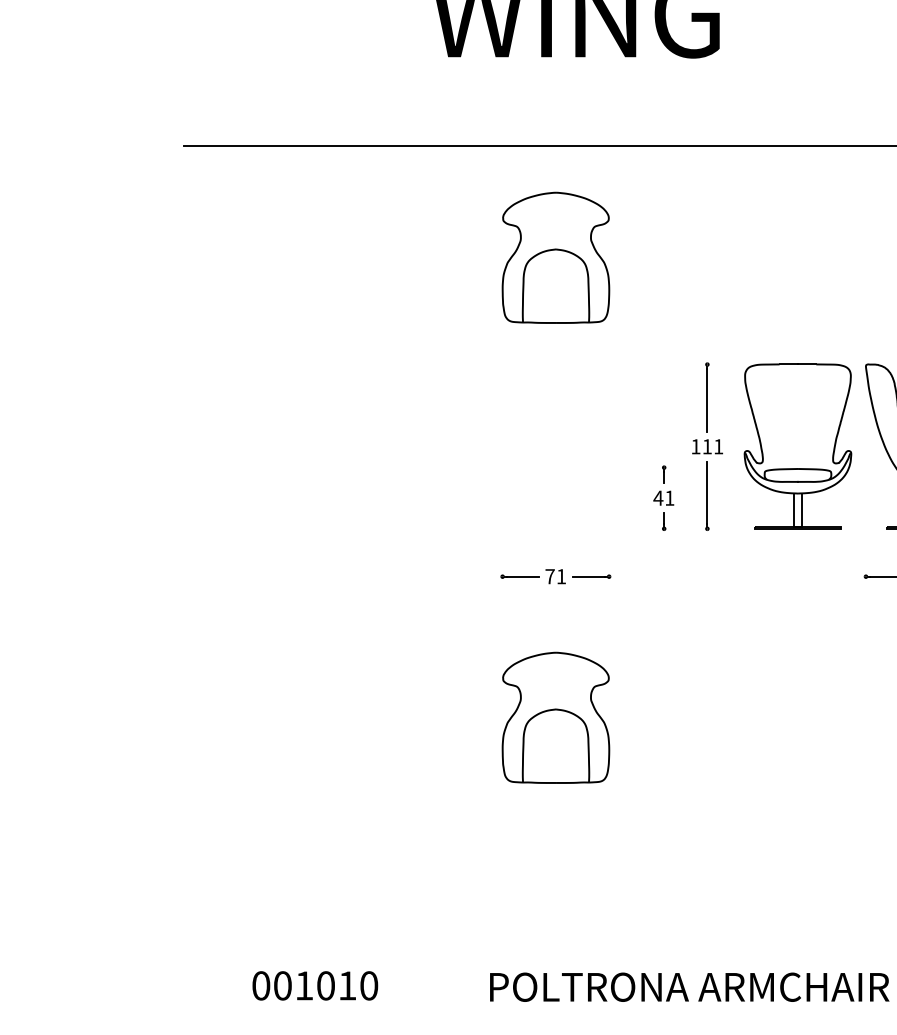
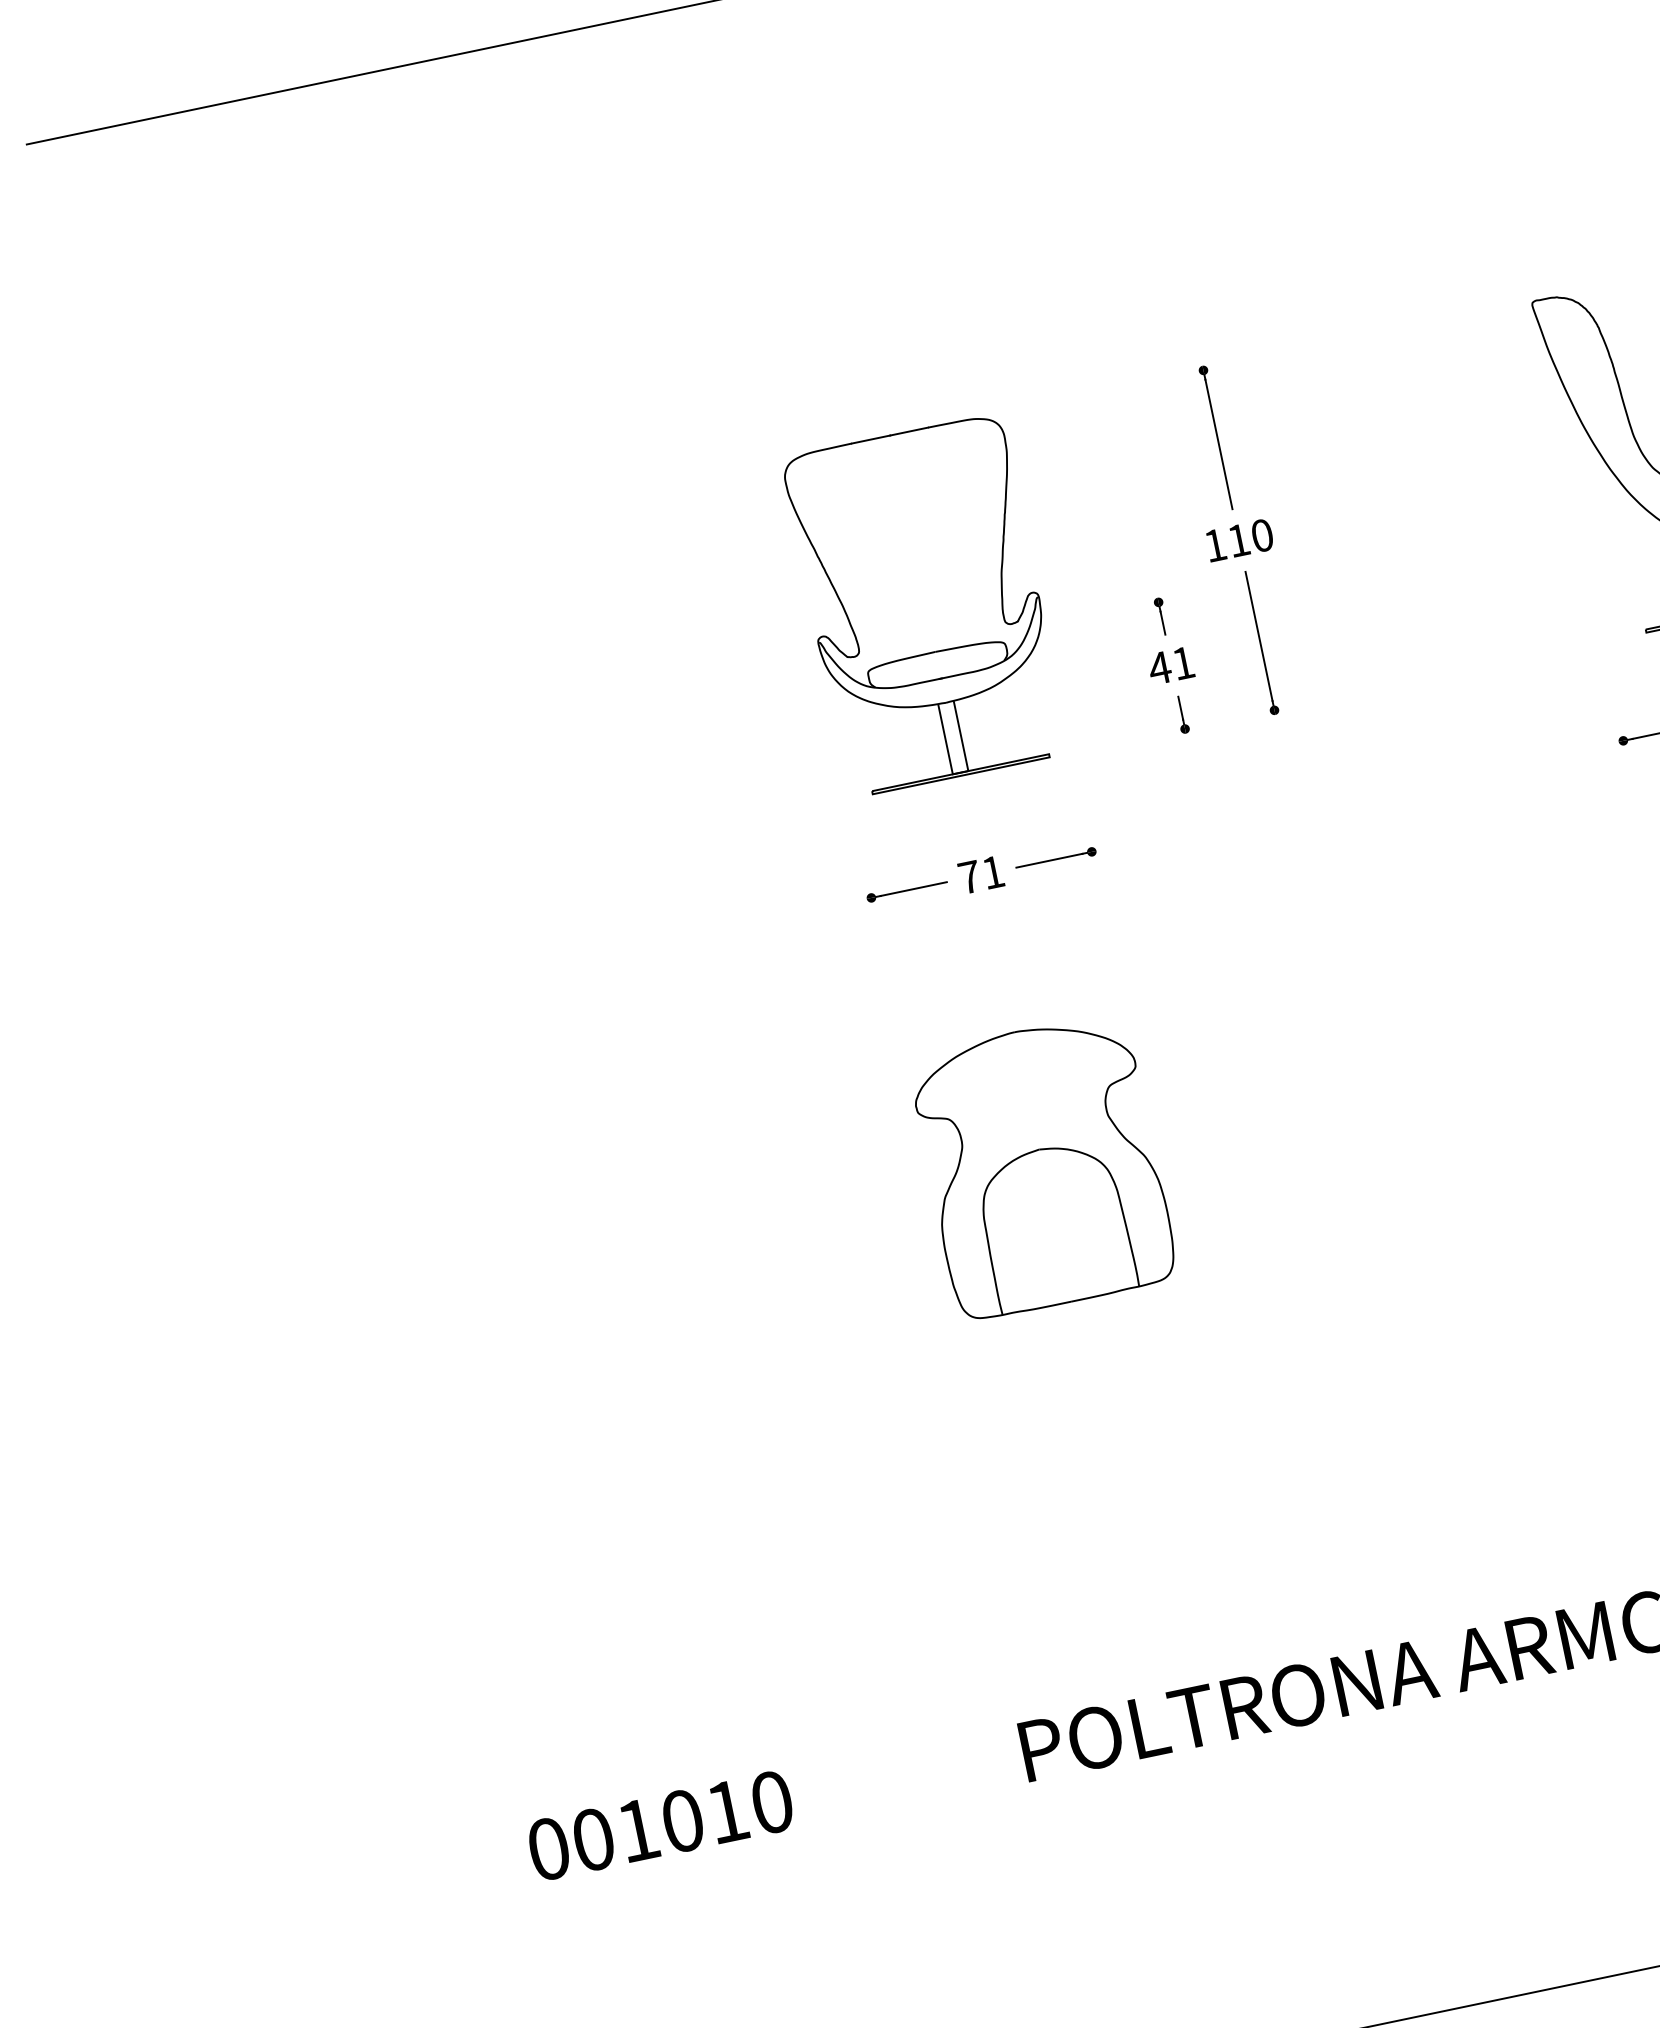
part: (555, 257) -> (842, 214), removed
text: (718, 446) -> (1261, 535), 111 -> 110
part: (797, 446) -> (924, 605), moved

